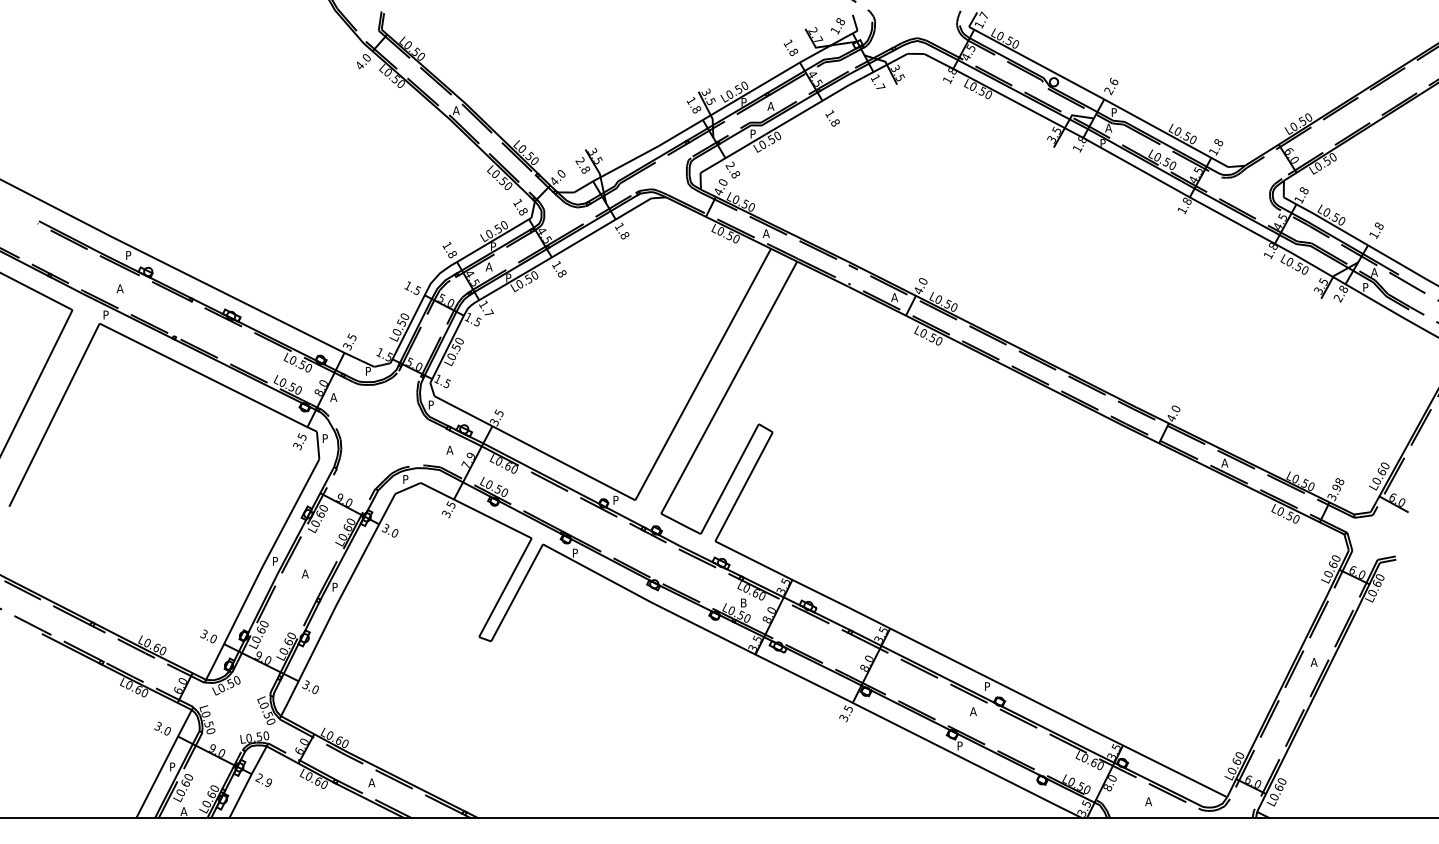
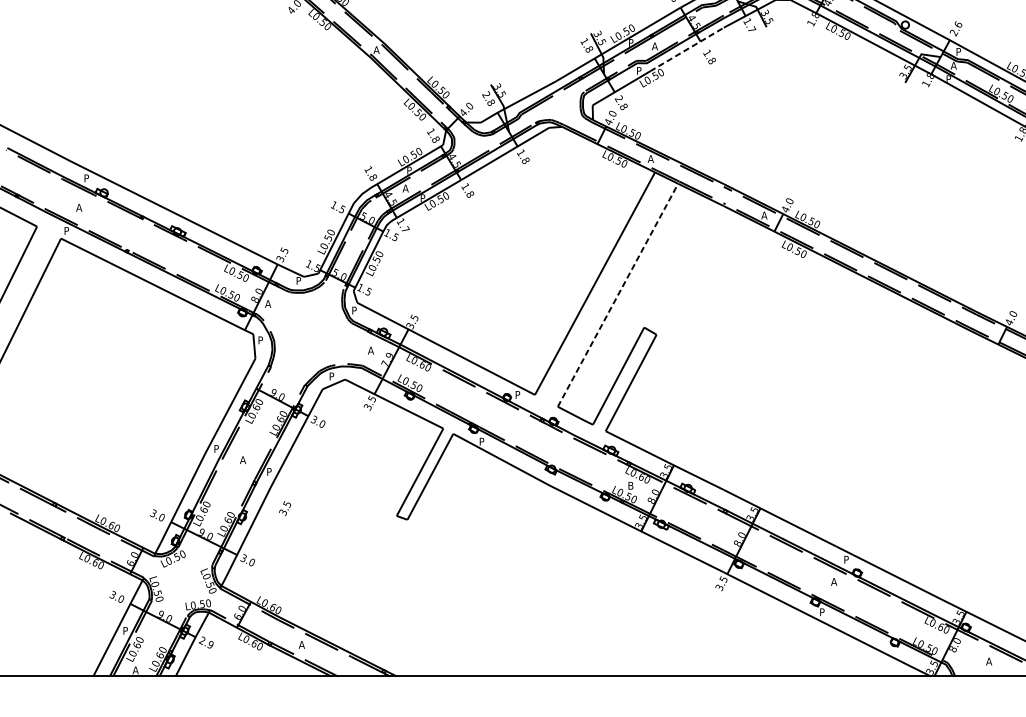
line: (808, 109) -> (688, 49), solid -> dashed
line: (729, 387) -> (618, 295), solid -> dashed
text: (299, 441) -> (284, 508), moved

